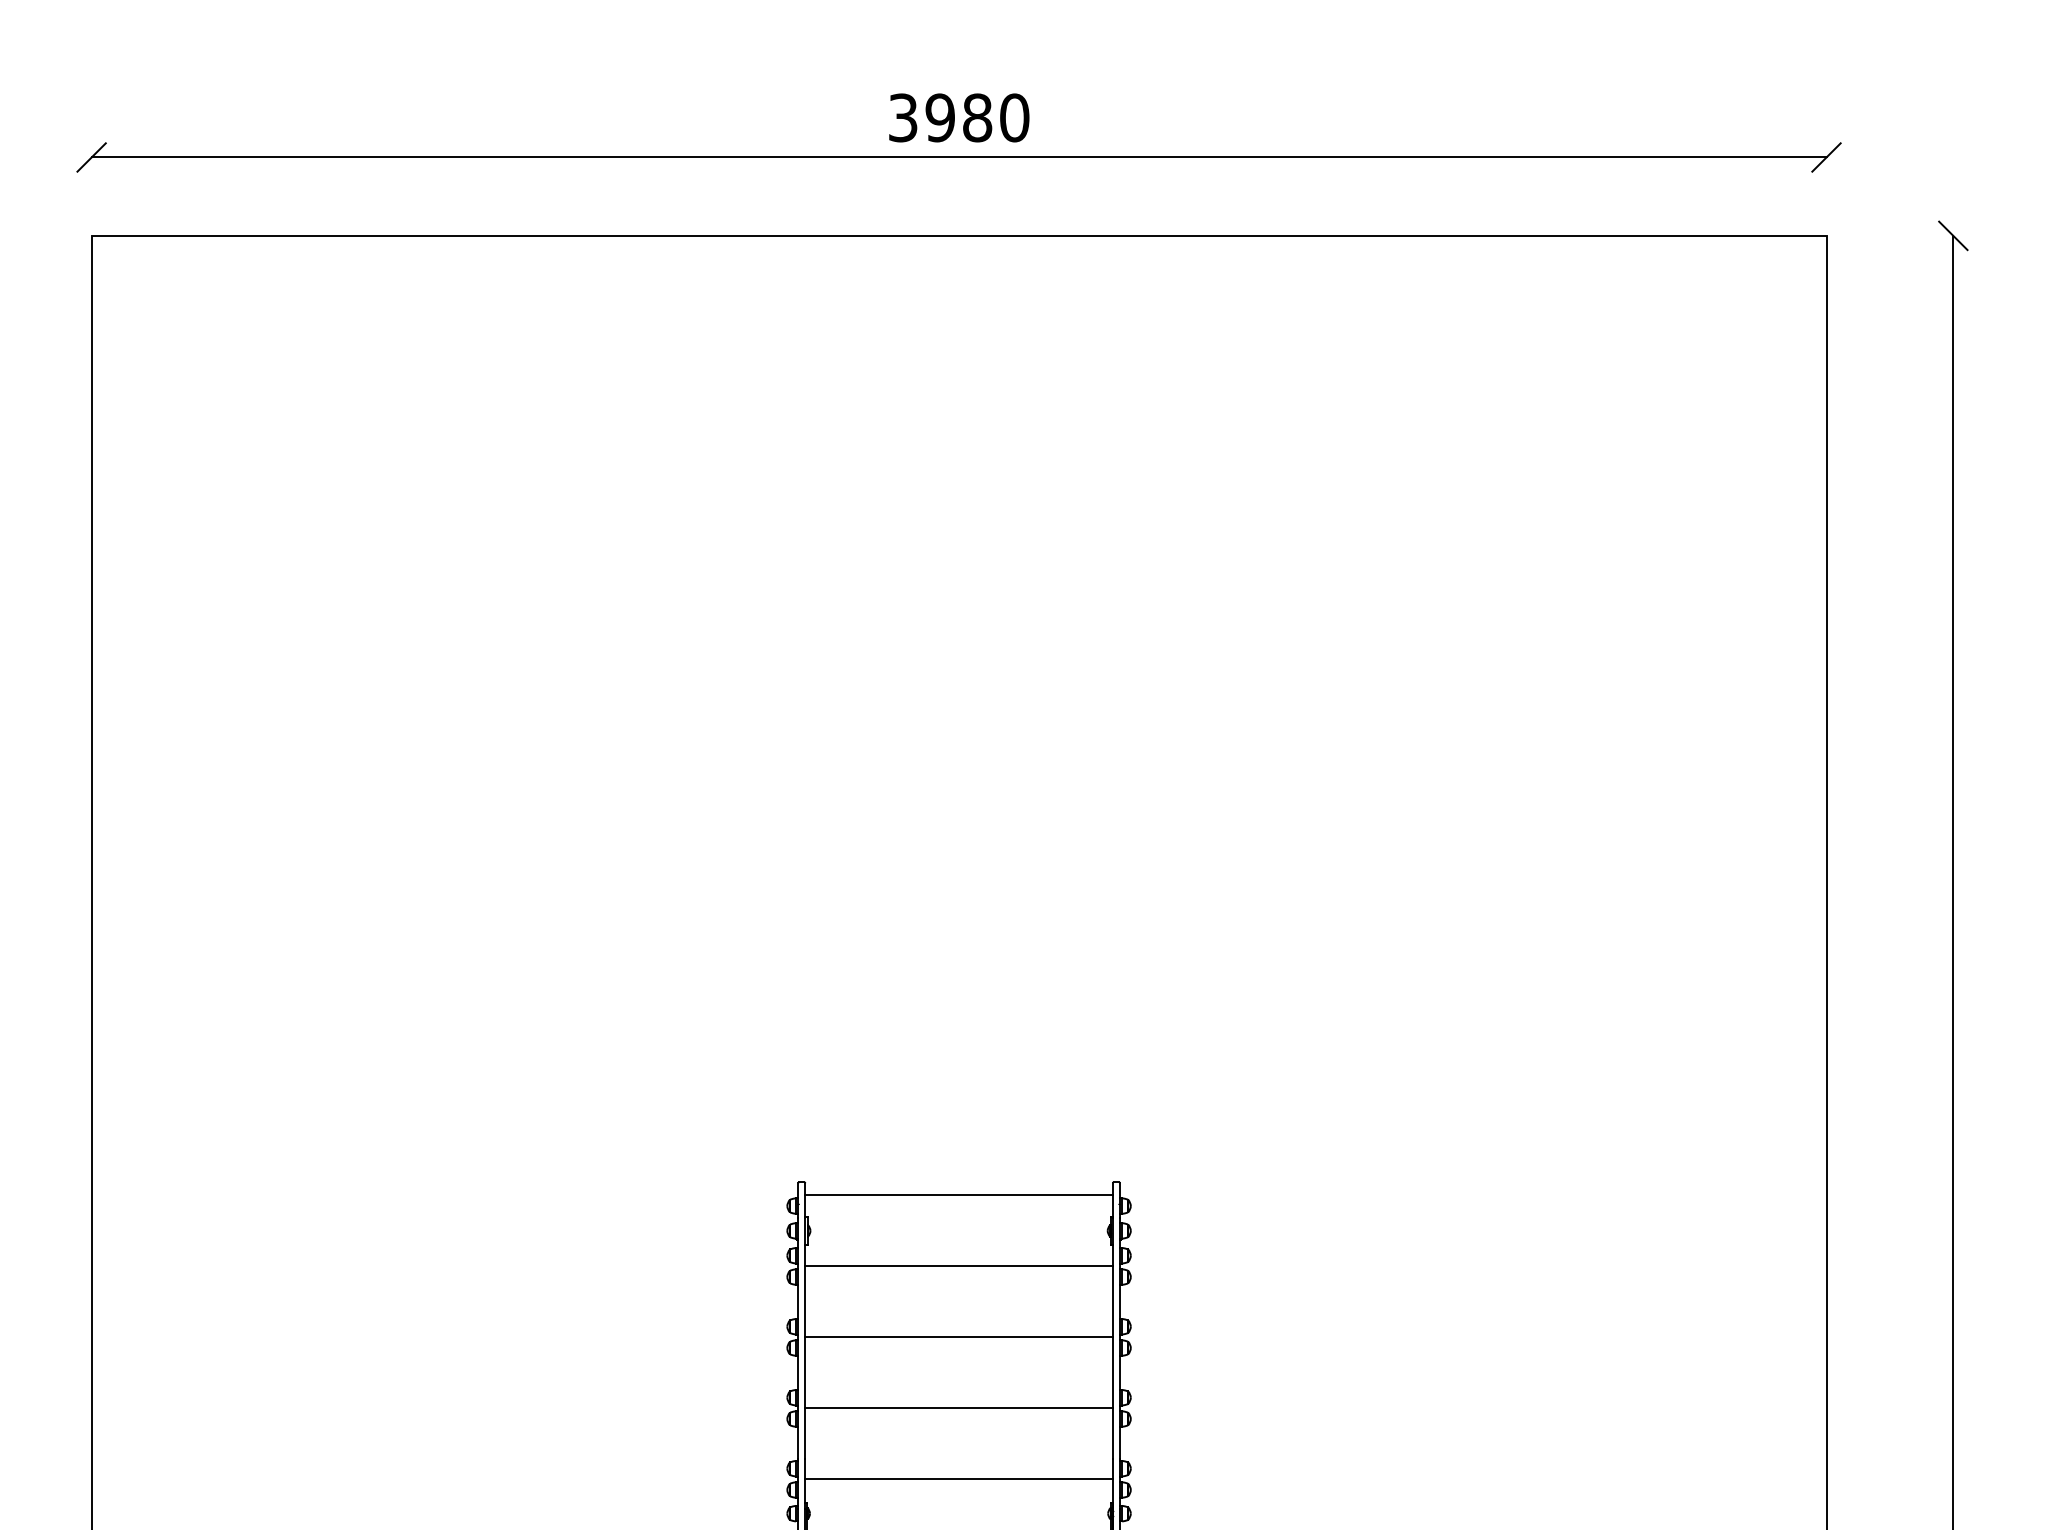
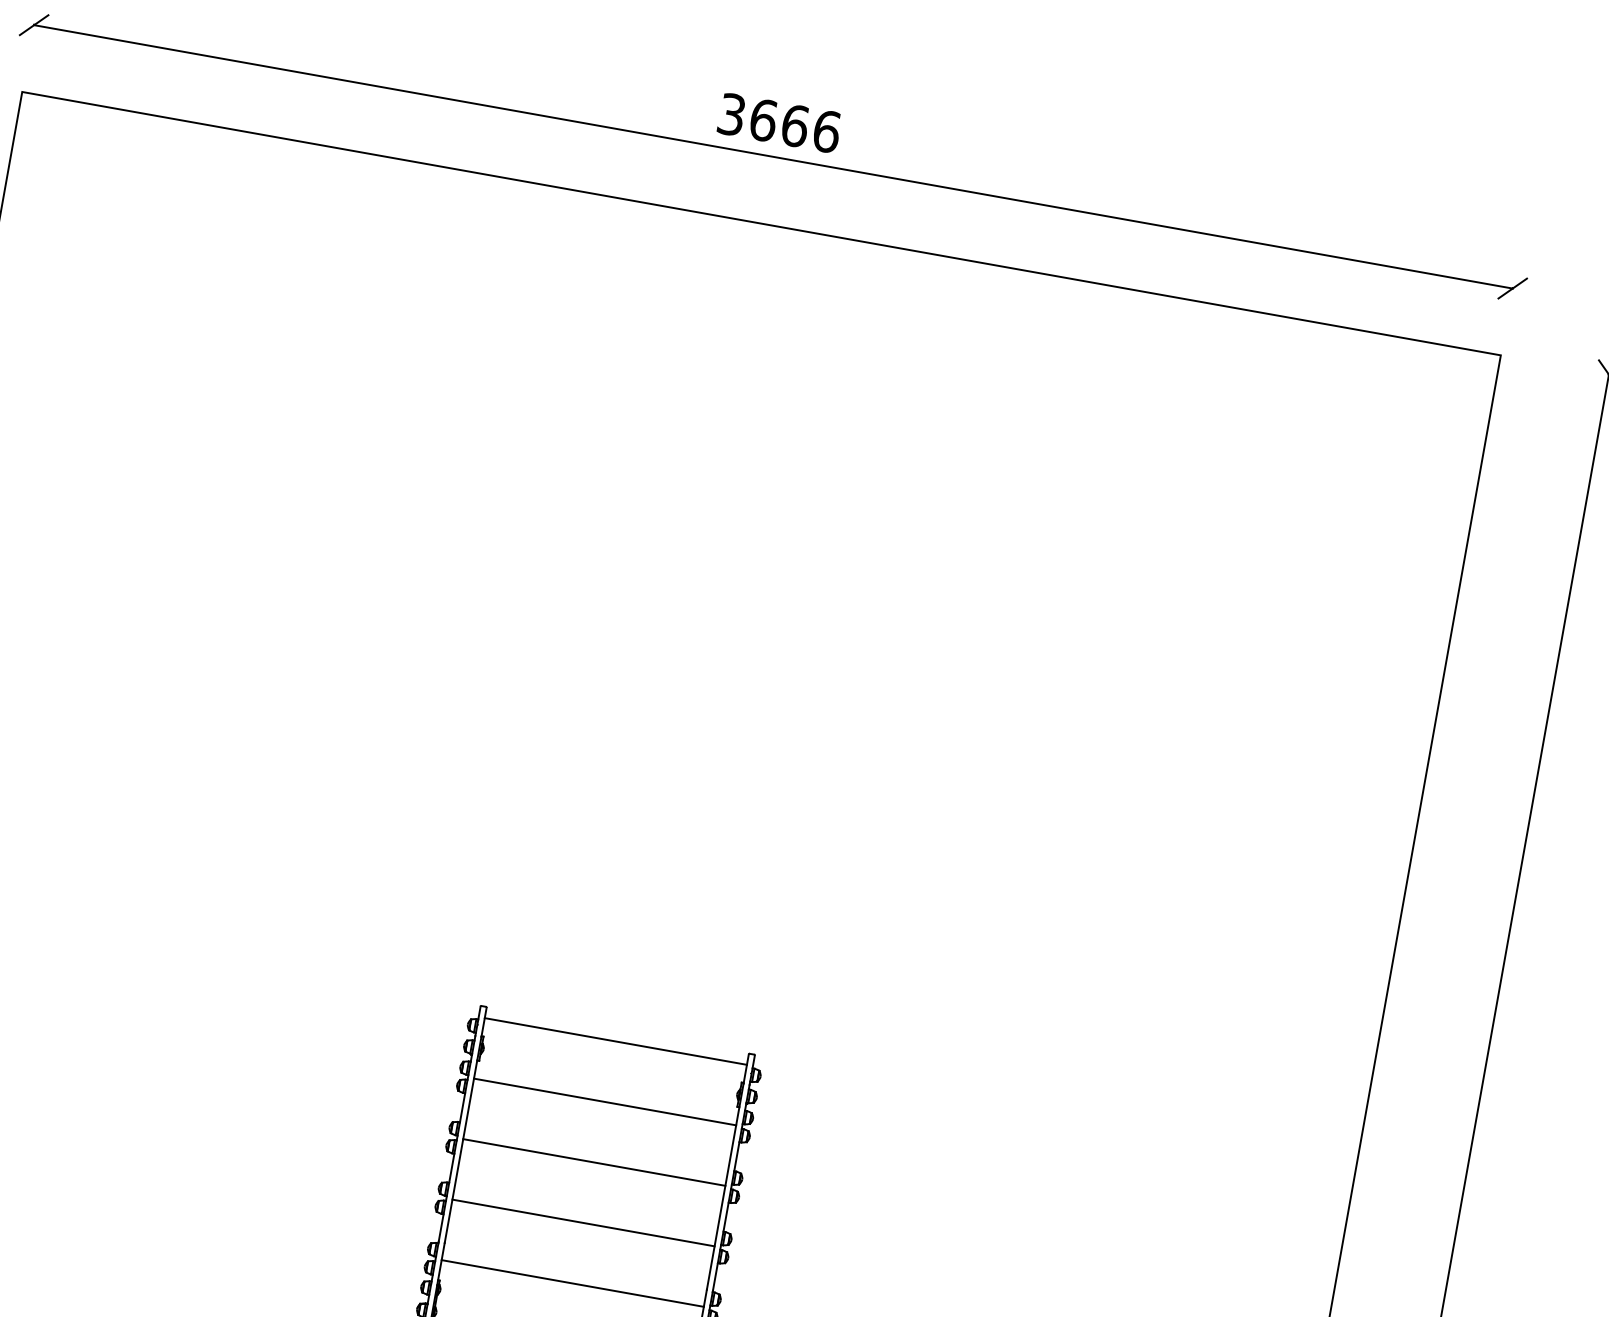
text: (977, 117) -> (795, 125), 3980 -> 3666

